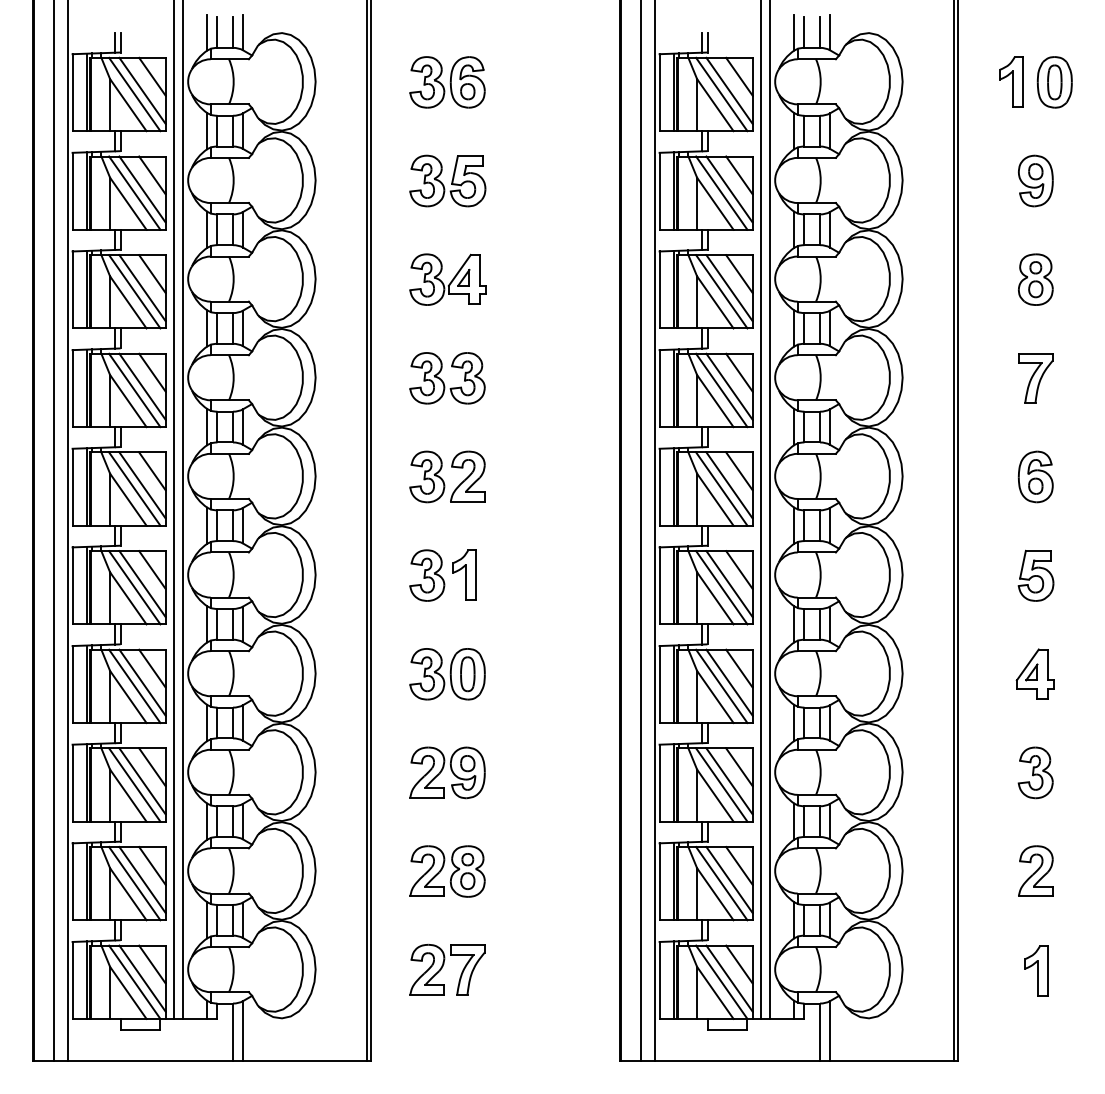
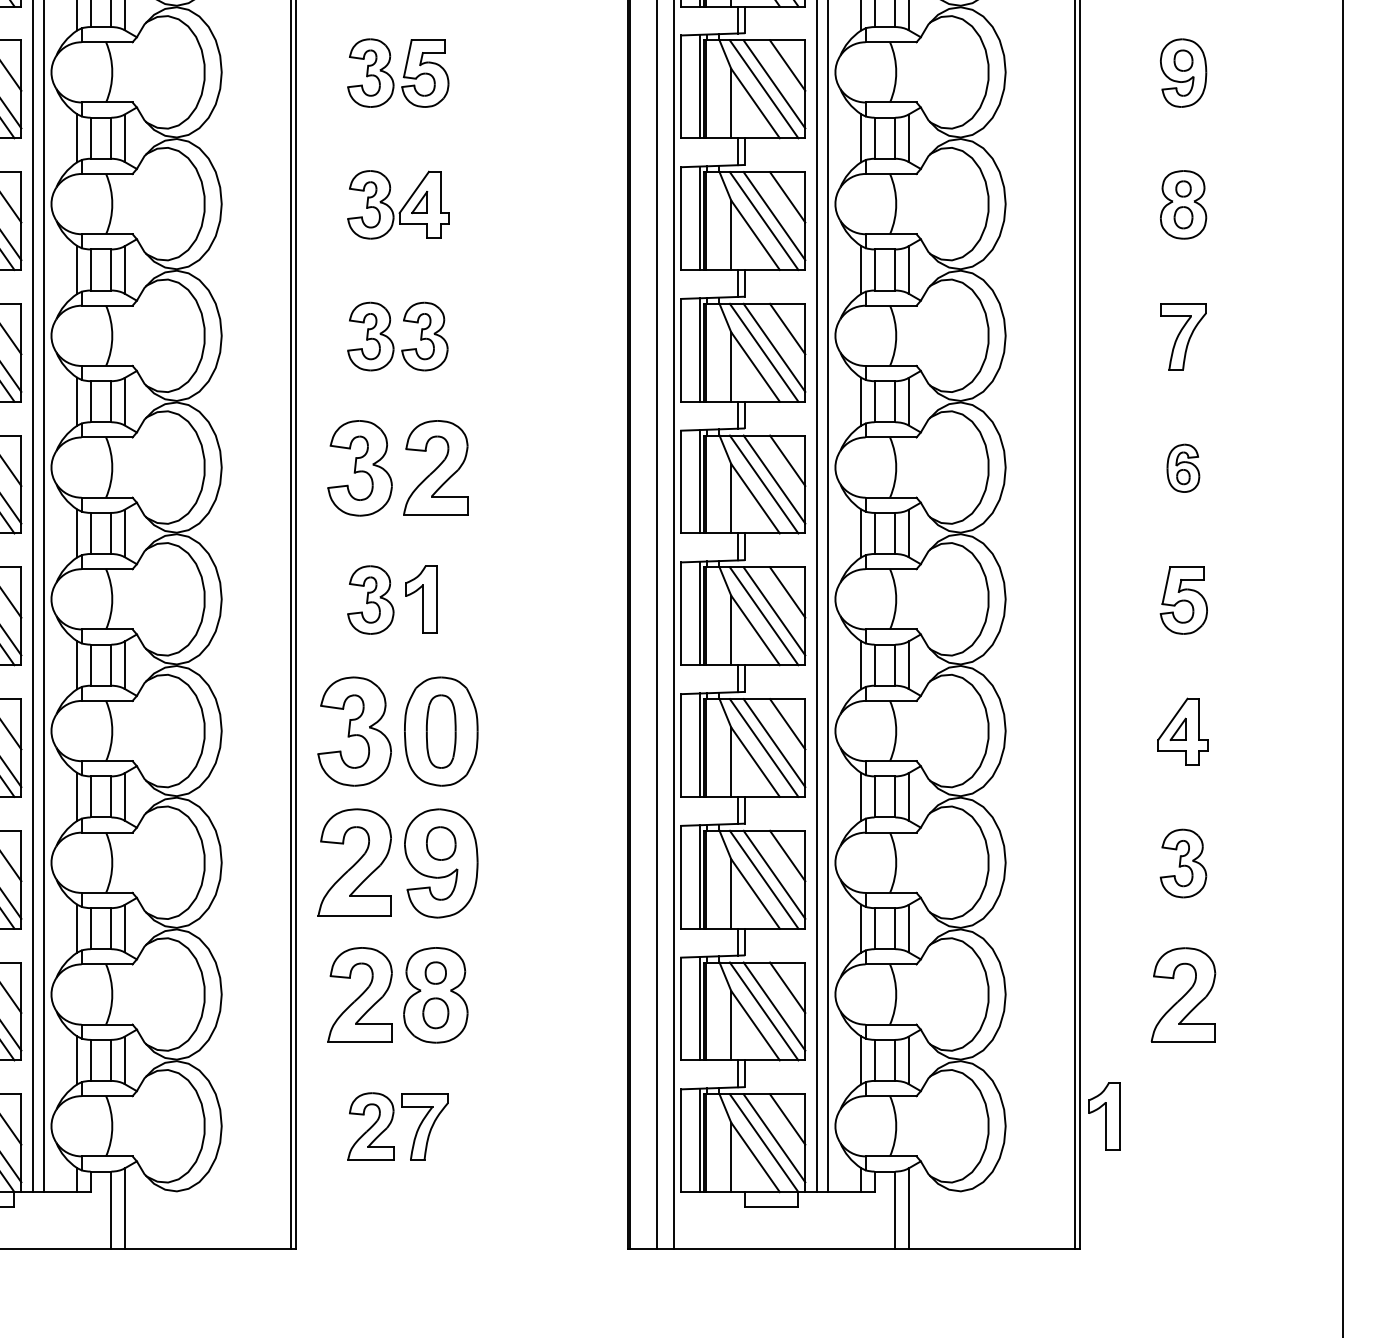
part: (447, 476) -> (397, 467), size x1.4
part: (1035, 476) -> (1183, 467), size x0.7
part: (447, 674) -> (397, 732), size x1.6
part: (447, 772) -> (397, 863), size x1.6
part: (1035, 870) -> (1183, 993), size x1.4
part: (447, 871) -> (397, 995), size x1.4
part: (1036, 970) -> (1104, 1115), moved

